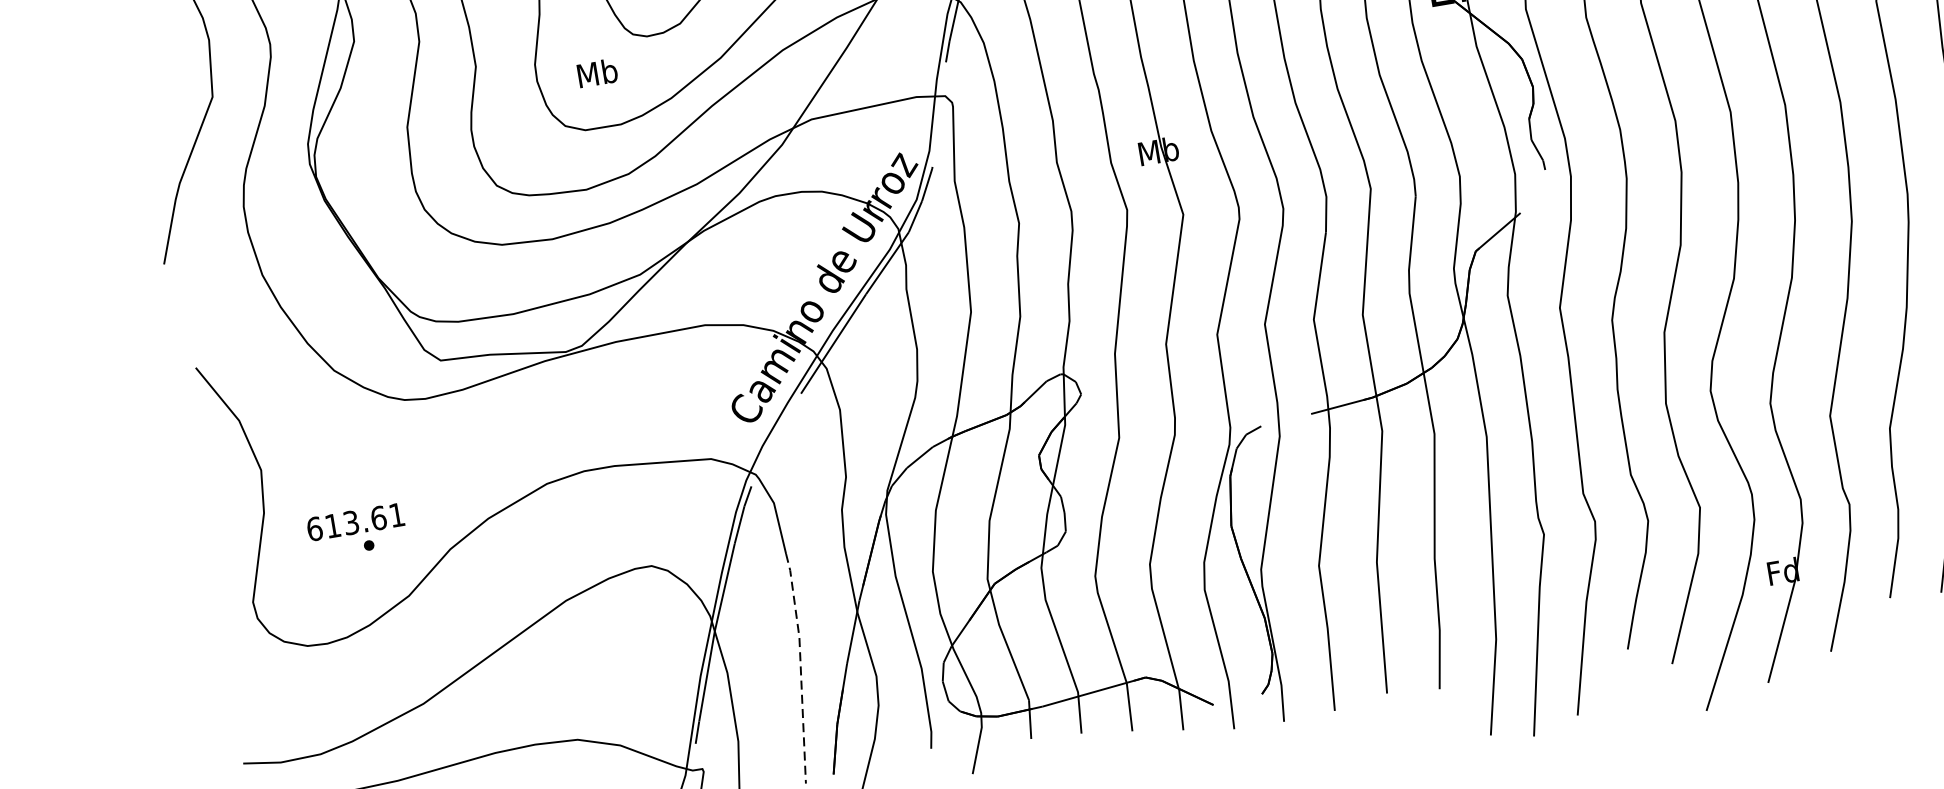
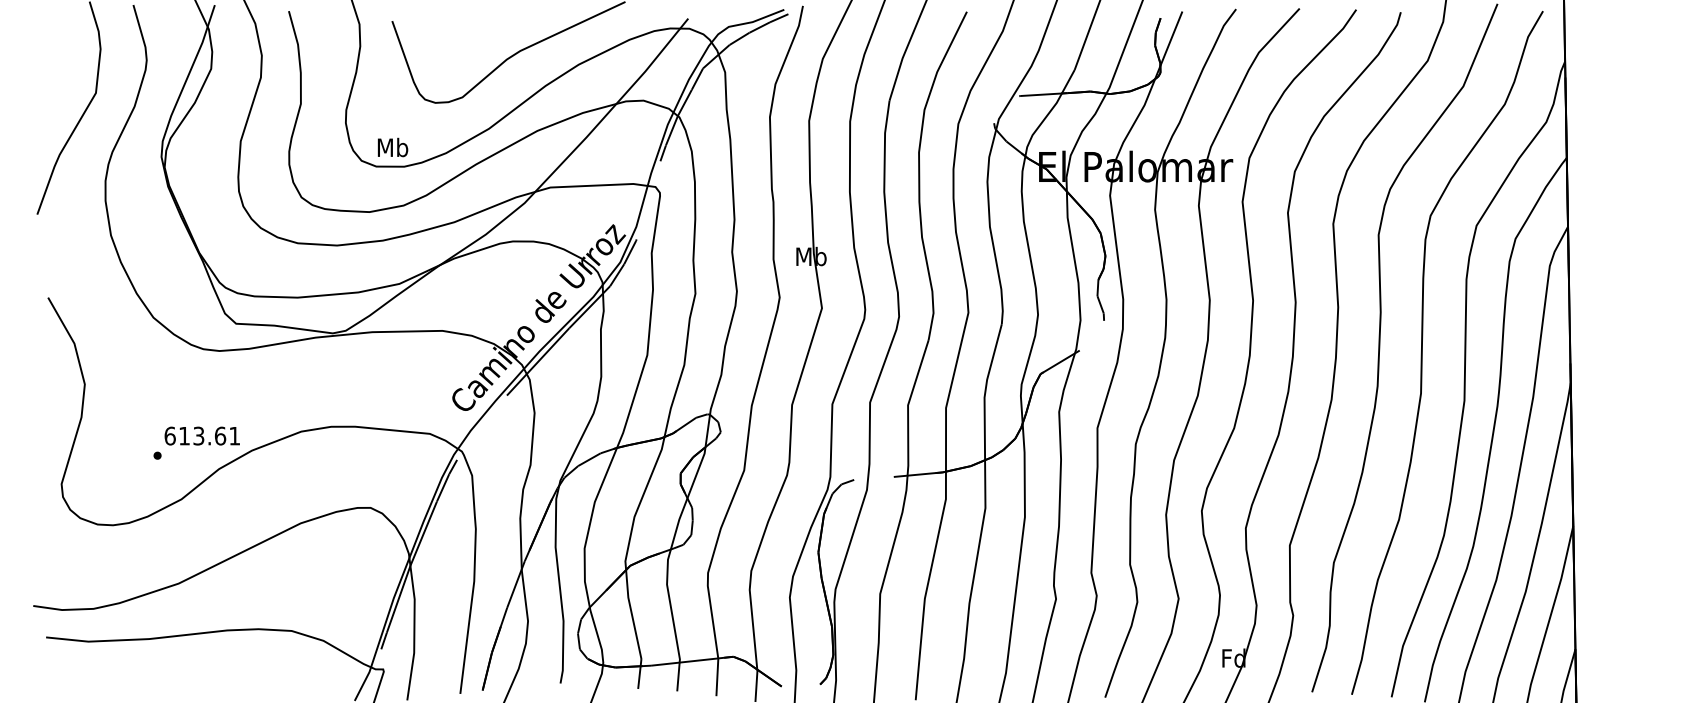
text: (598, 72) -> (393, 147), moved
text: (354, 521) -> (201, 435), moved
line: (800, 667) -> (471, 604), dashed -> solid

